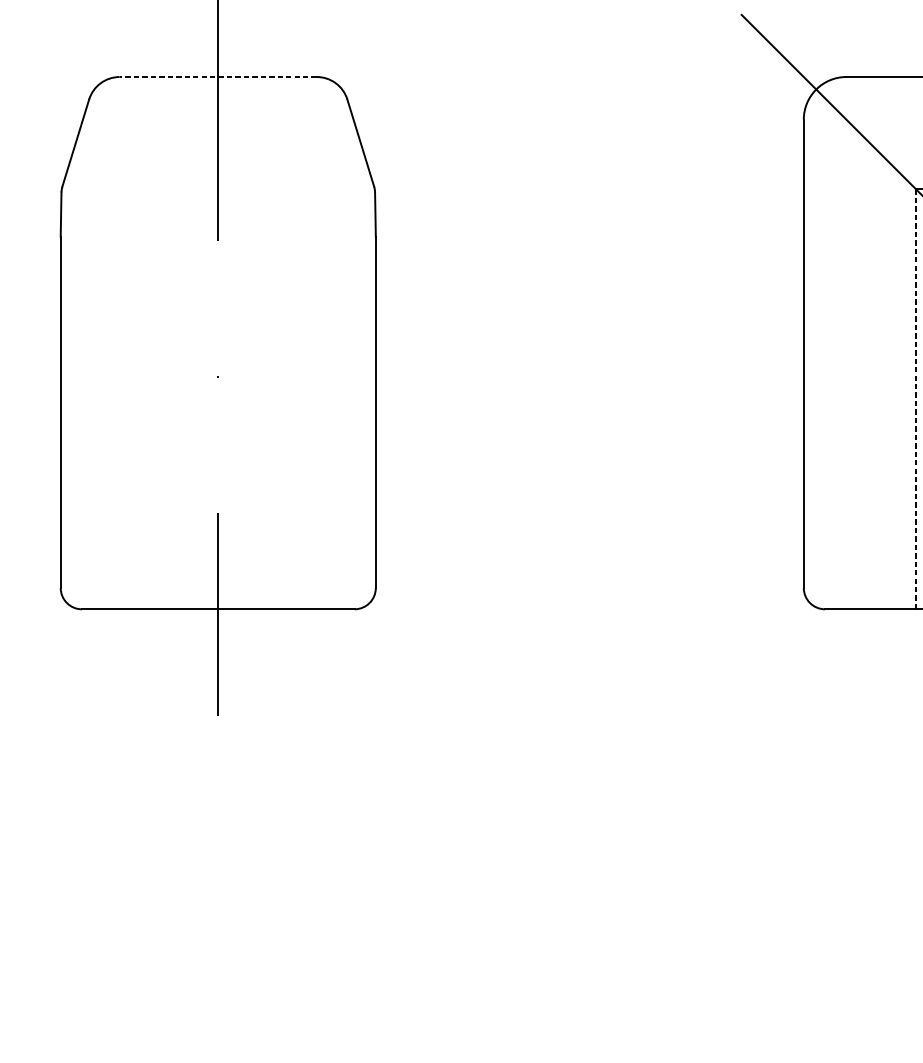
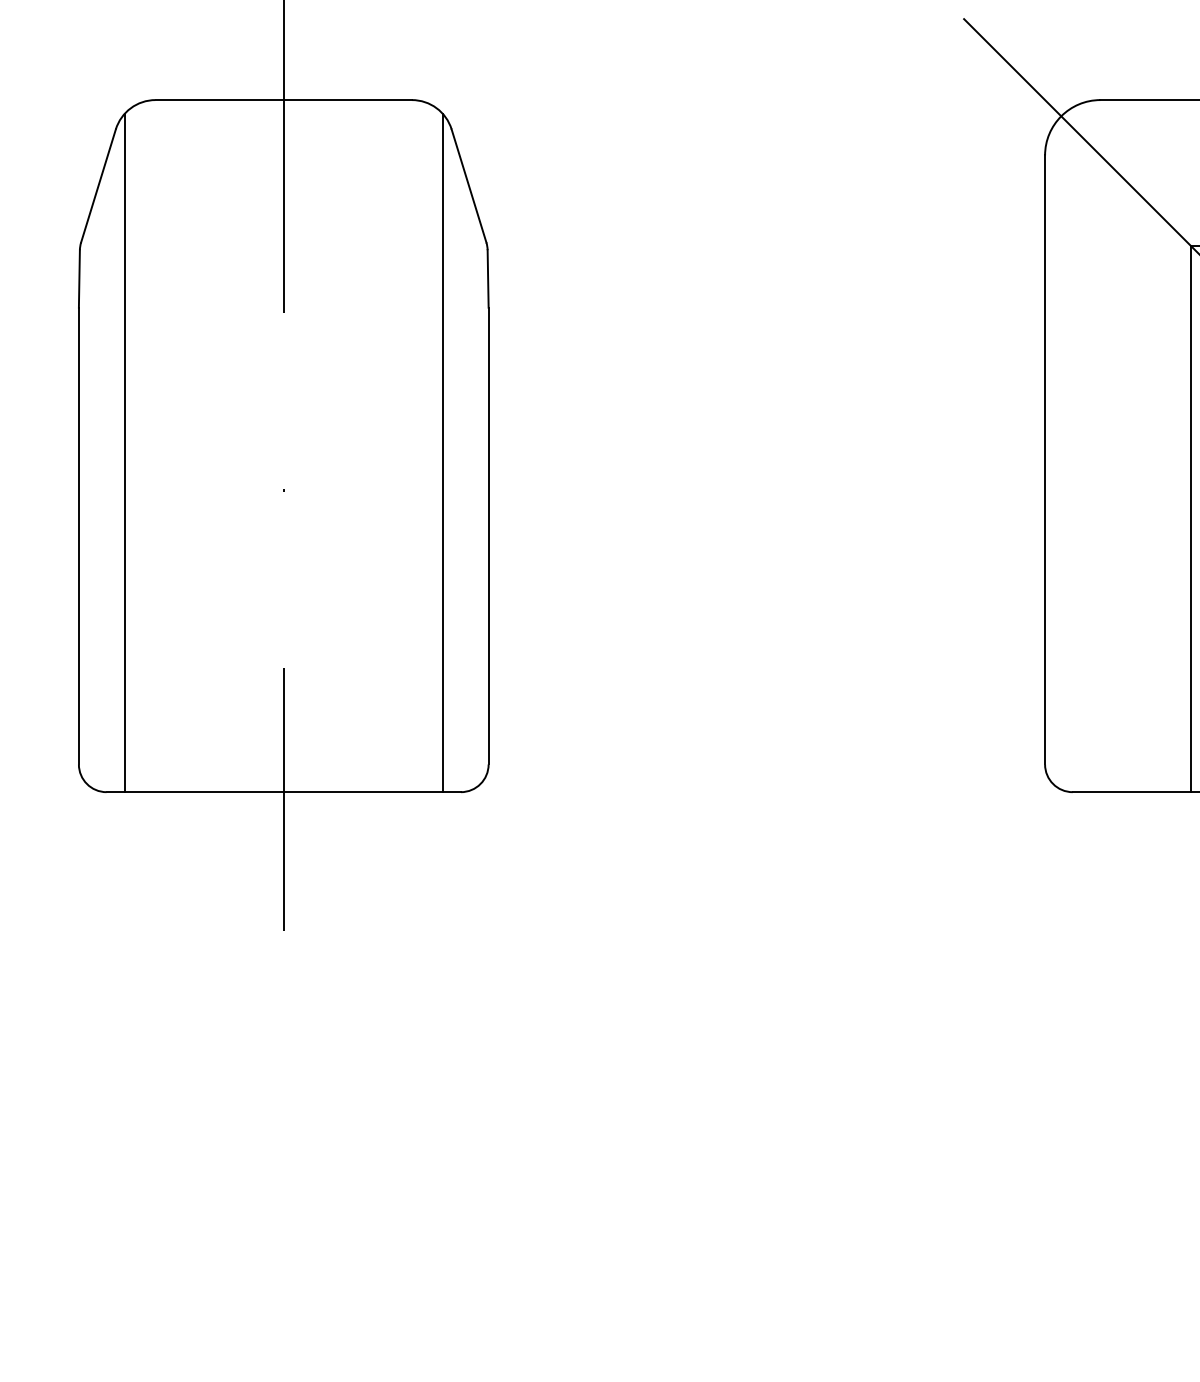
line: (218, 77) -> (283, 100), dashed -> solid
line: (95, 348) -> (124, 452), added
line: (340, 348) -> (442, 452), added
line: (916, 399) -> (1191, 519), dashed -> solid

